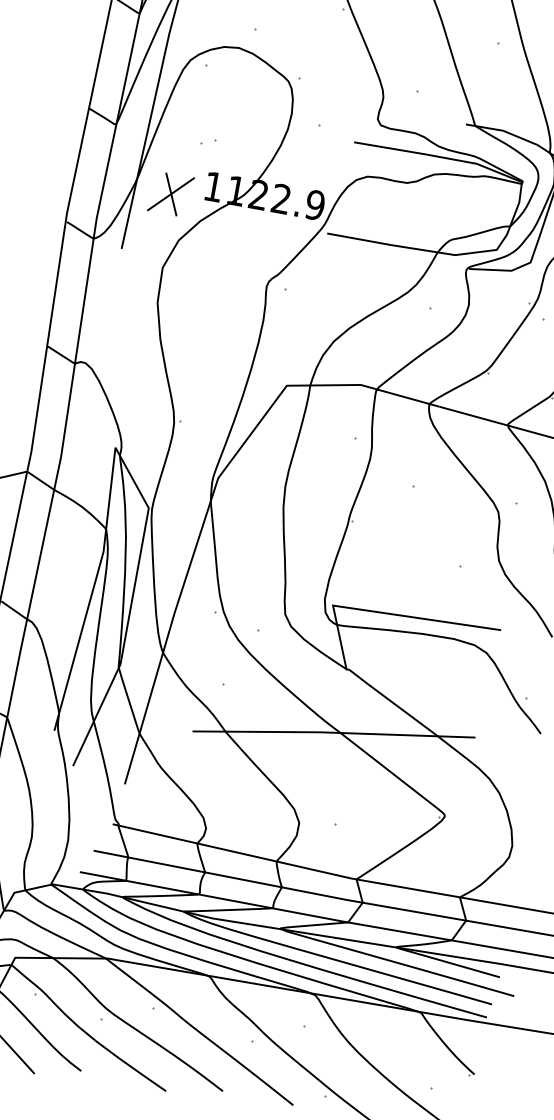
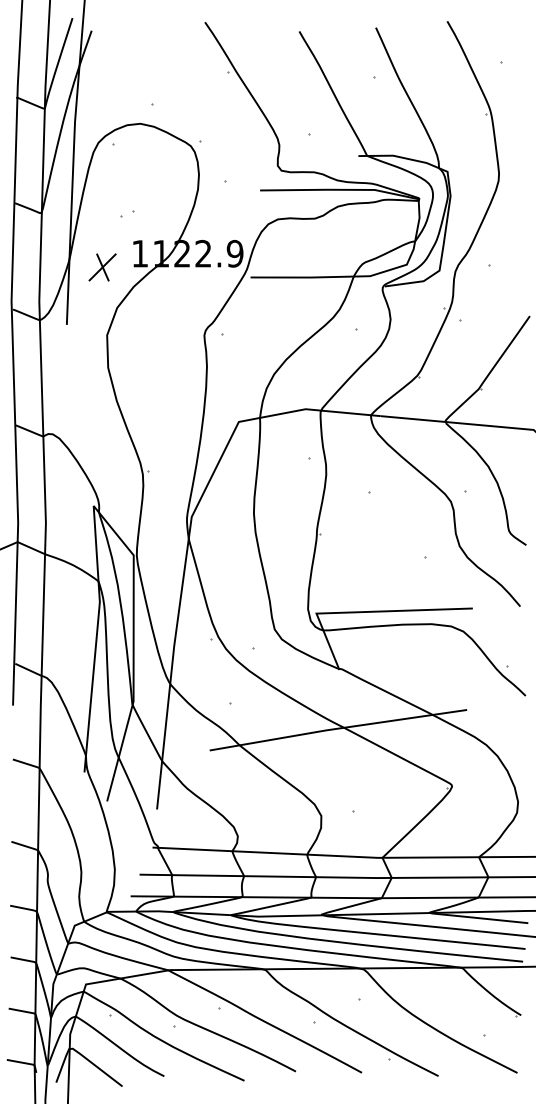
part: (170, 194) -> (102, 267), size x0.71

